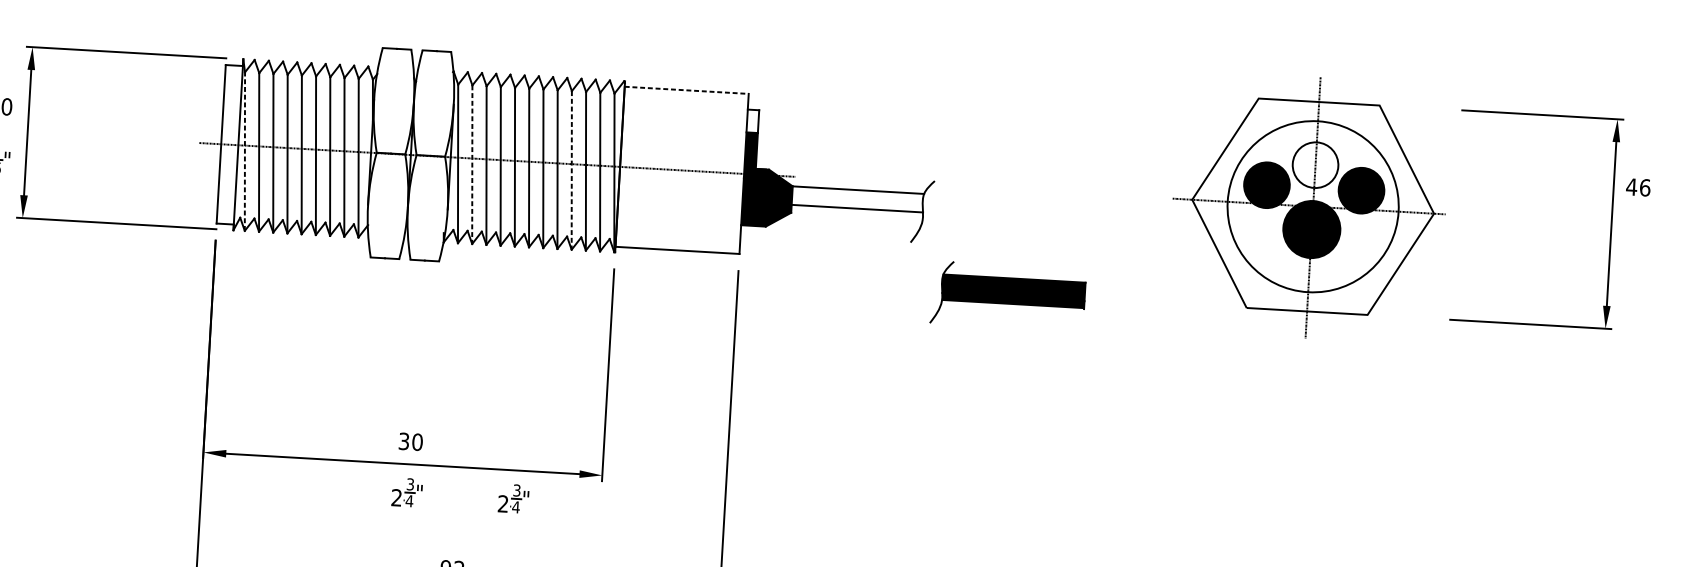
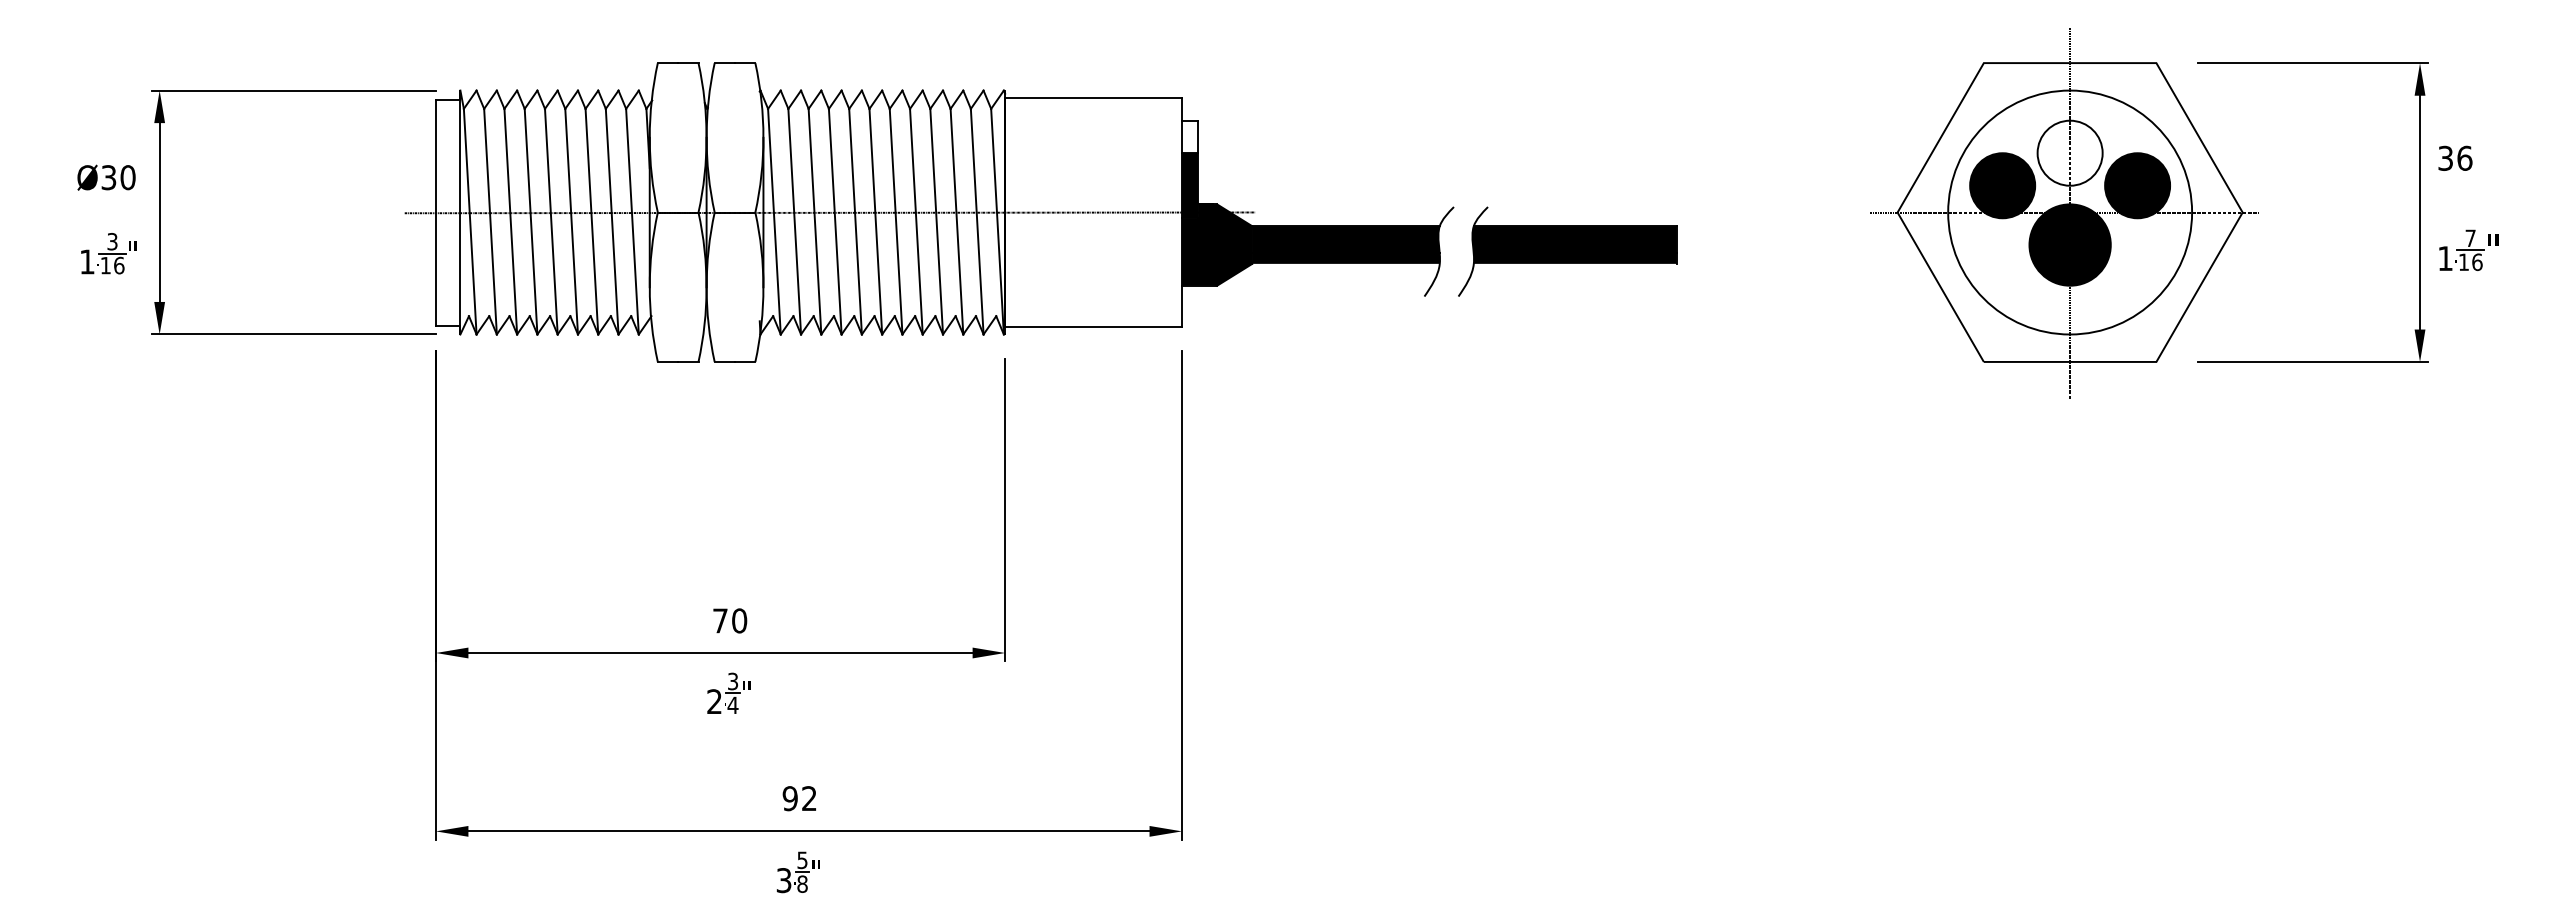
line: (687, 90) -> (1094, 98), dashed -> solid
line: (245, 151) -> (470, 221), dashed -> solid
line: (472, 164) -> (794, 221), dashed -> solid
line: (571, 170) -> (936, 221), dashed -> solid
text: (1631, 186) -> (2445, 157), 46 -> 36
fill: (858, 202) -> (1346, 244), added
part: (1309, 207) -> (2064, 213), moved
part: (1644, 251) -> (2468, 249), added
part: (1008, 296) -> (1567, 251), moved
text: (404, 441) -> (720, 620), 30 -> 70
part: (513, 498) -> (880, 692), removed

